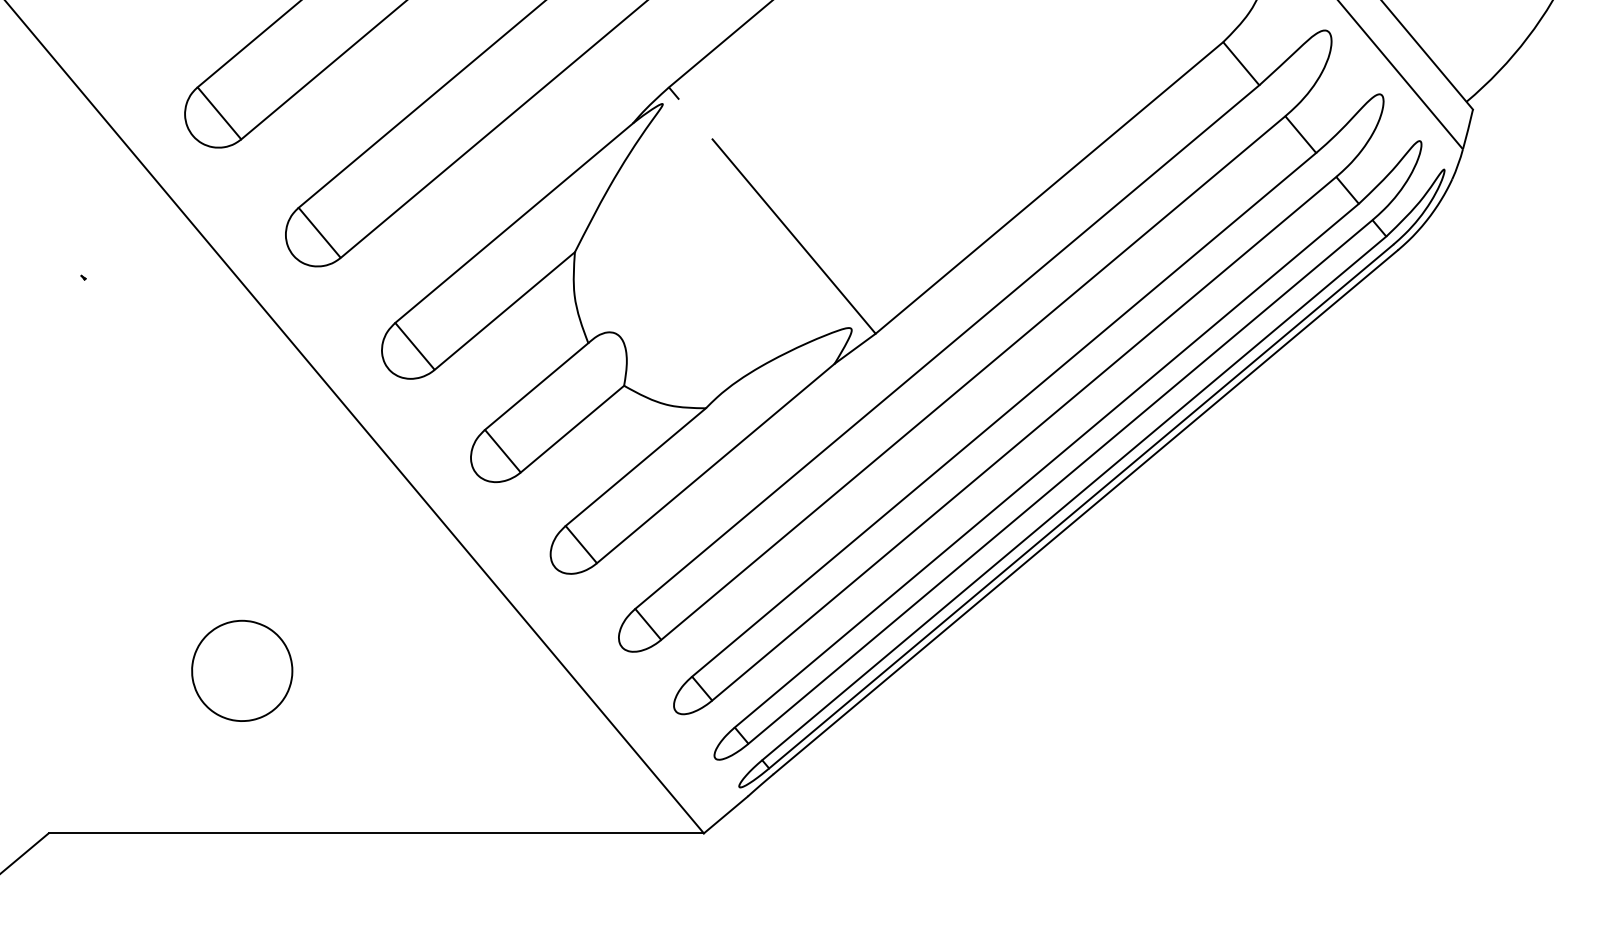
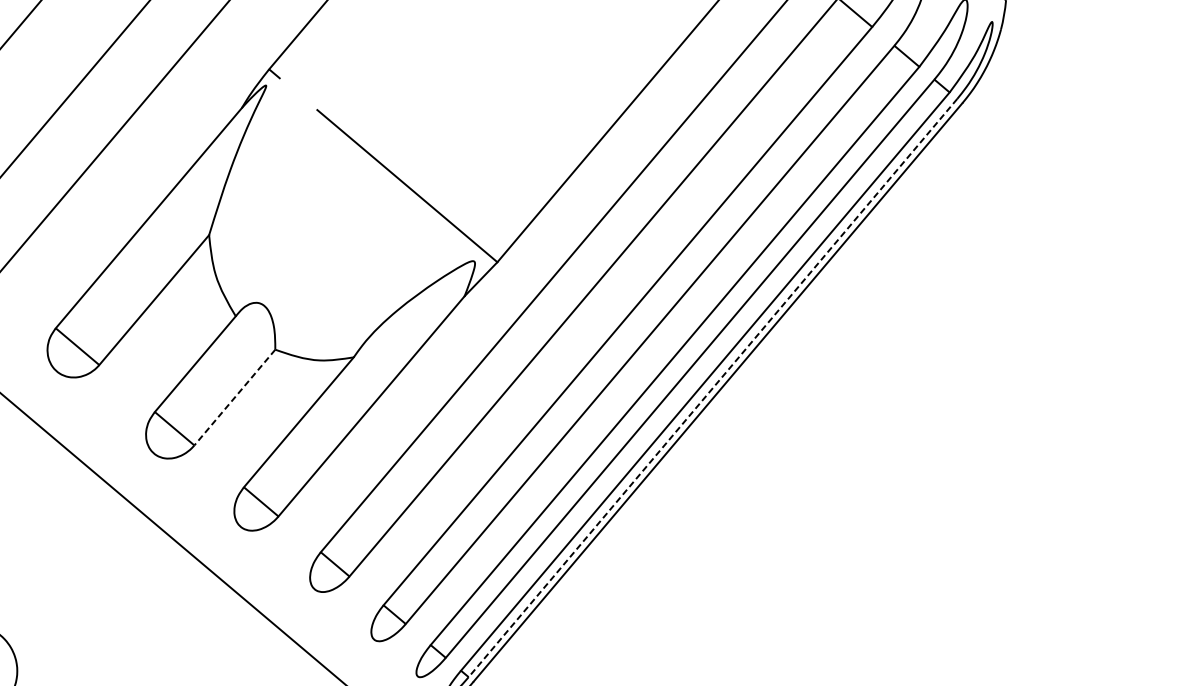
line: (572, 429) -> (234, 397), solid -> dashed
line: (1080, 506) -> (712, 388), solid -> dashed

